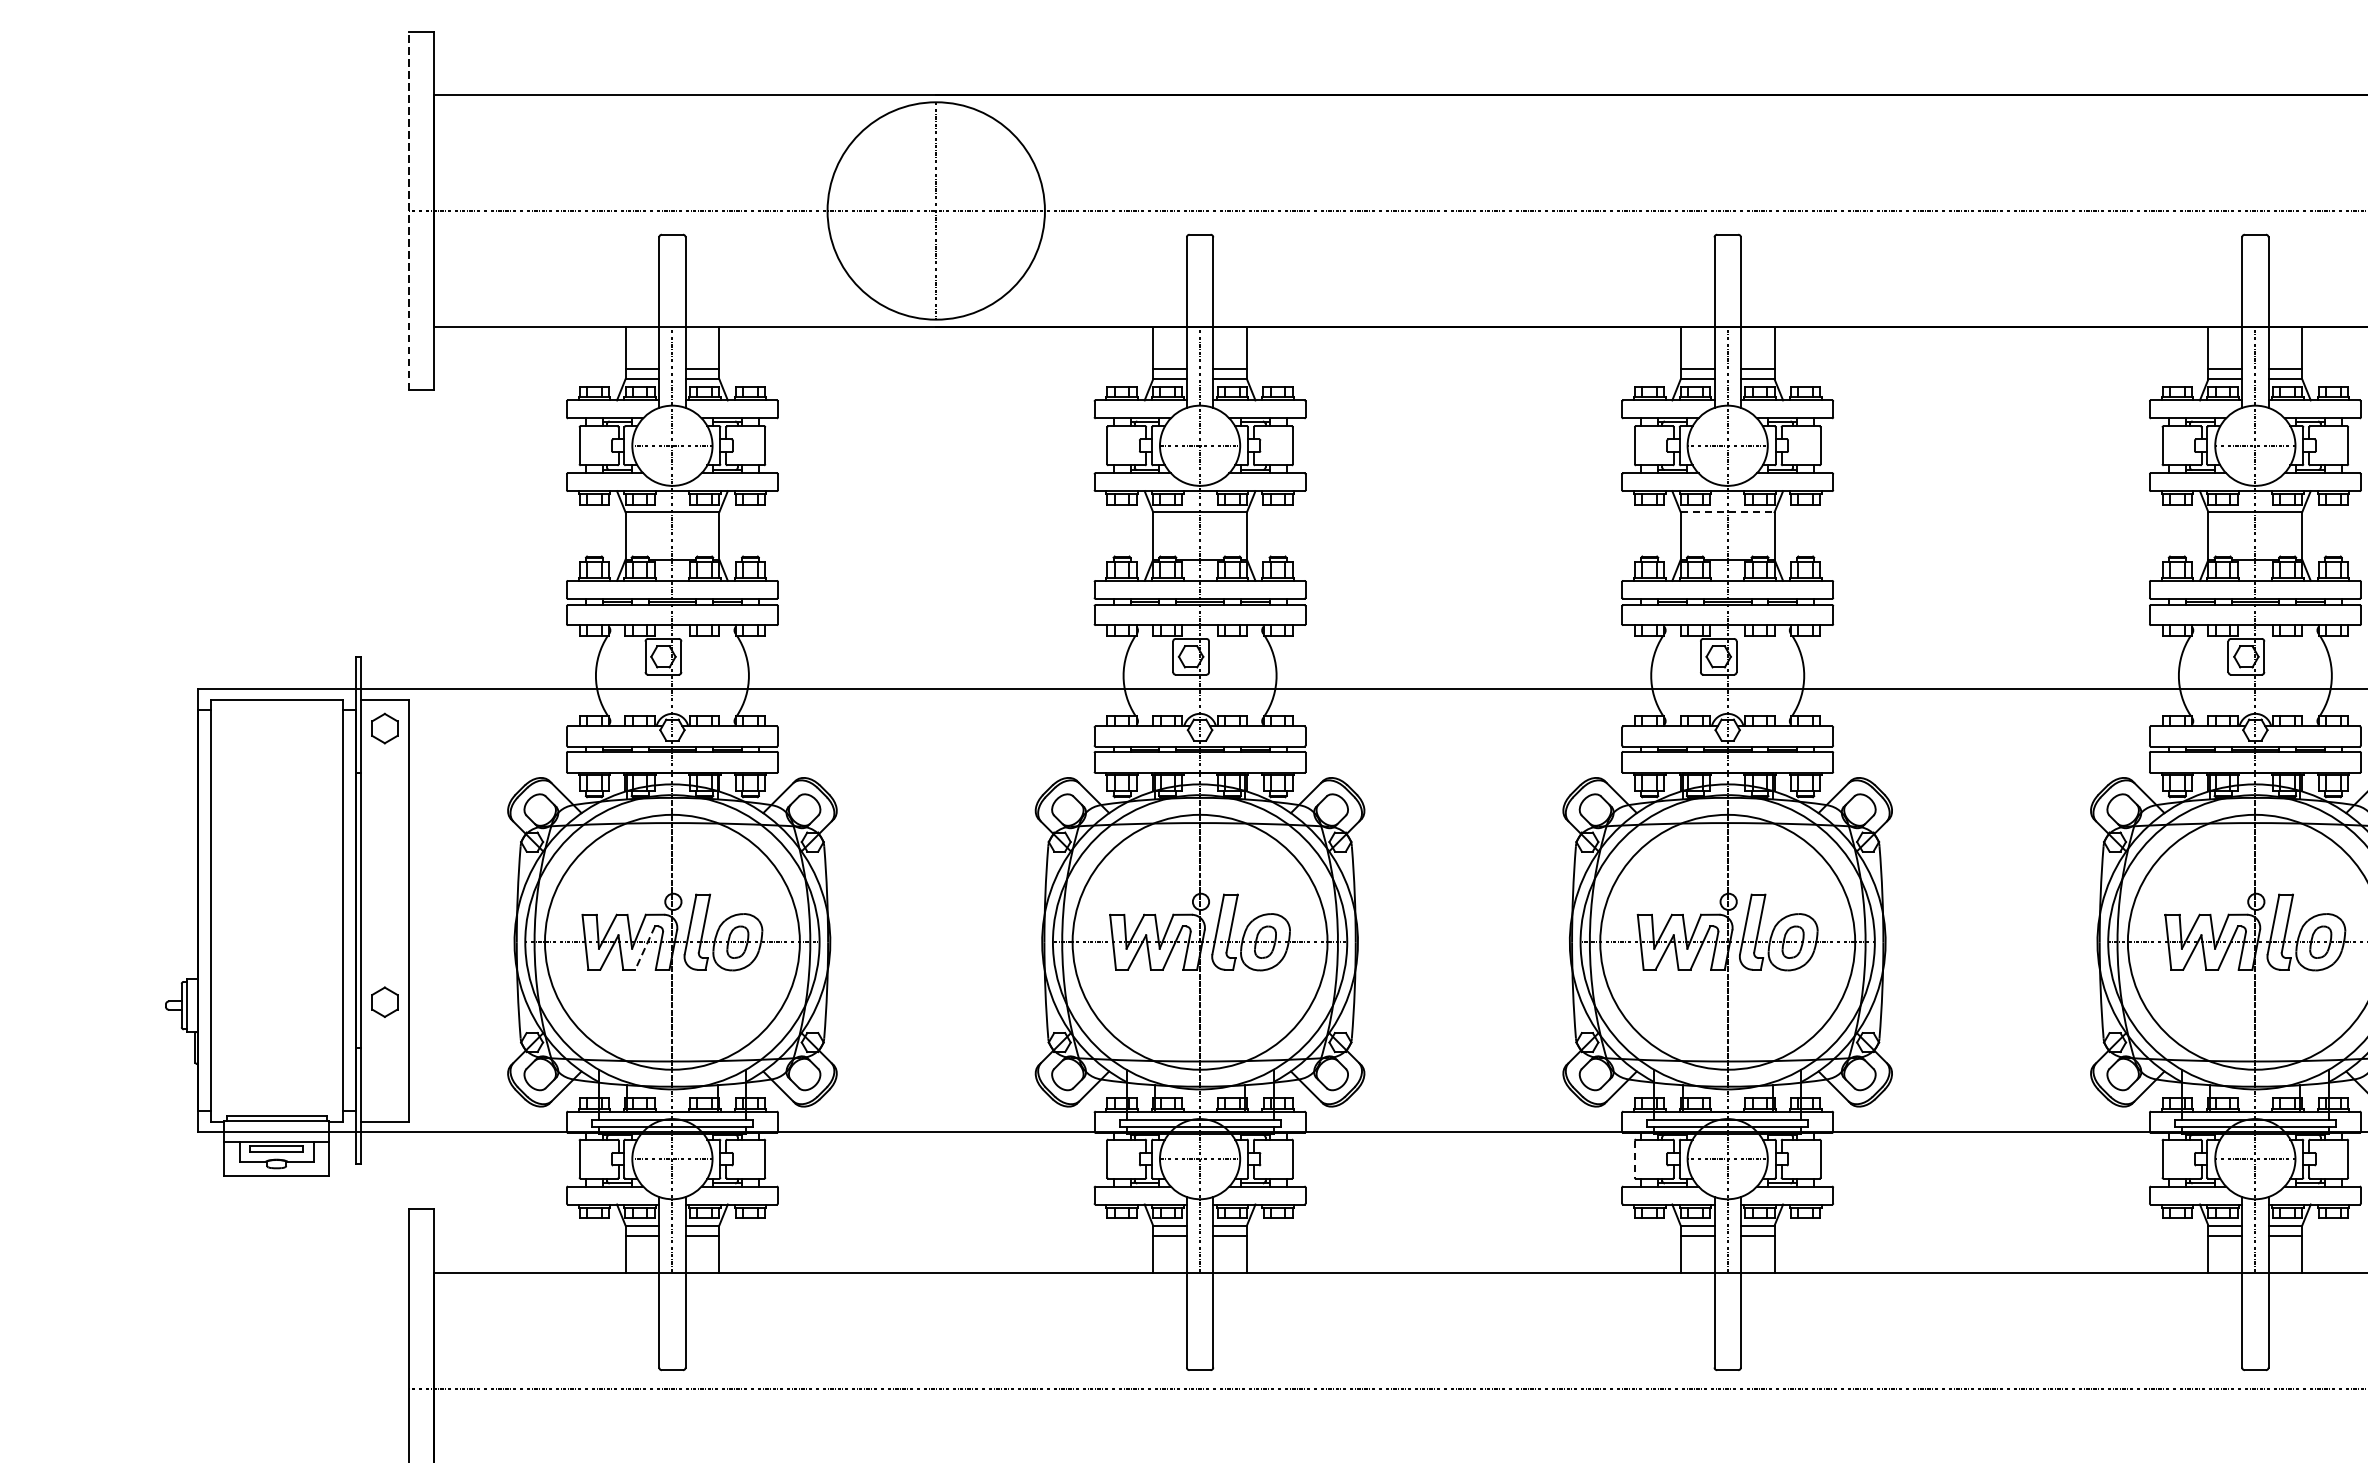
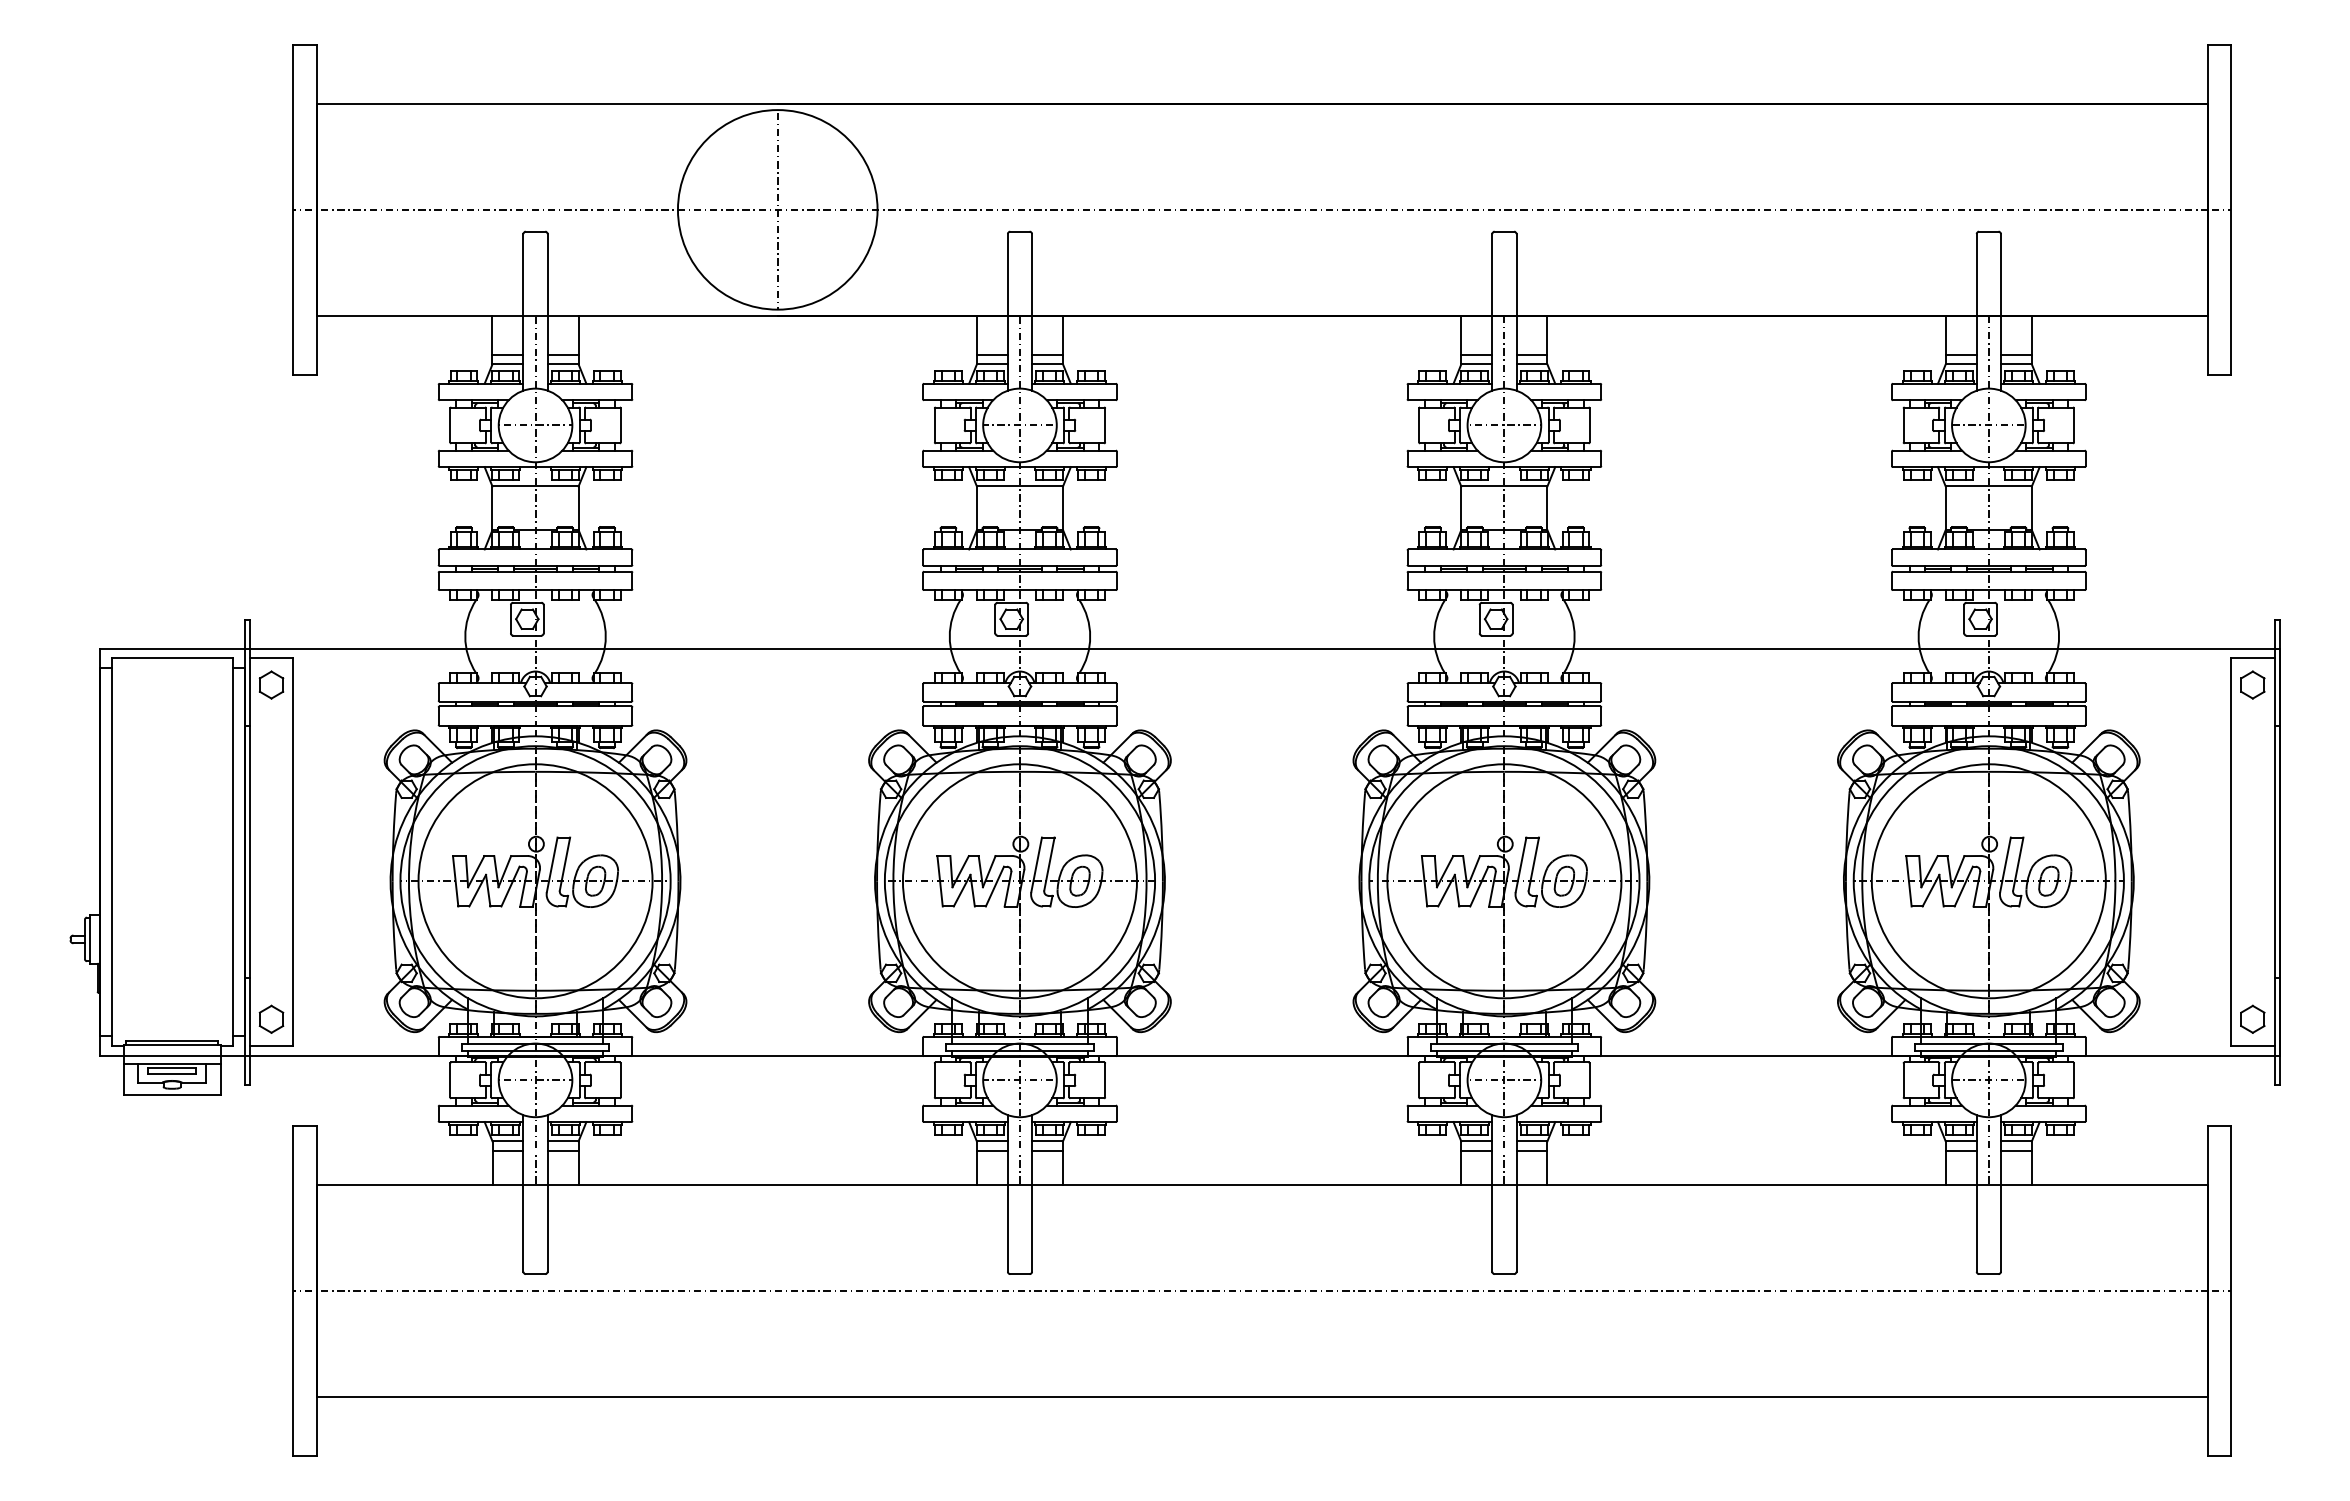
line: (408, 210) -> (293, 209), dashed -> solid
line: (1727, 512) -> (1504, 486), dashed -> solid
line: (645, 947) -> (510, 886), dashed -> solid
part: (384, 1001) -> (271, 1018), moved
line: (1635, 1159) -> (1419, 1080), dashed -> solid

